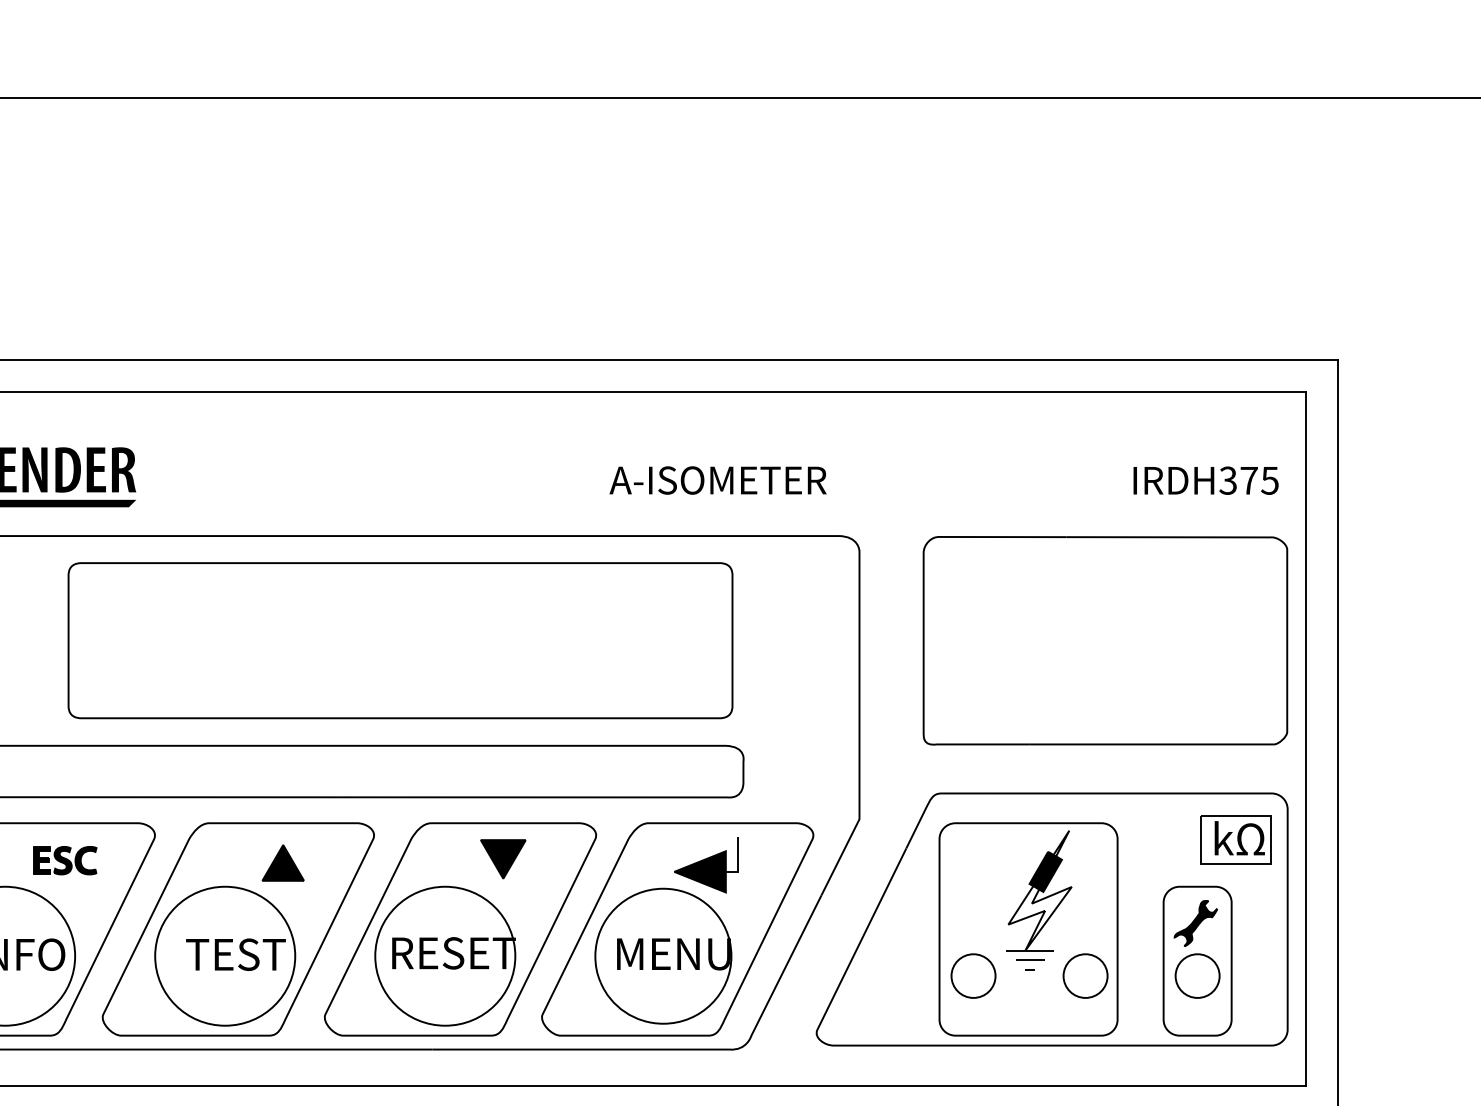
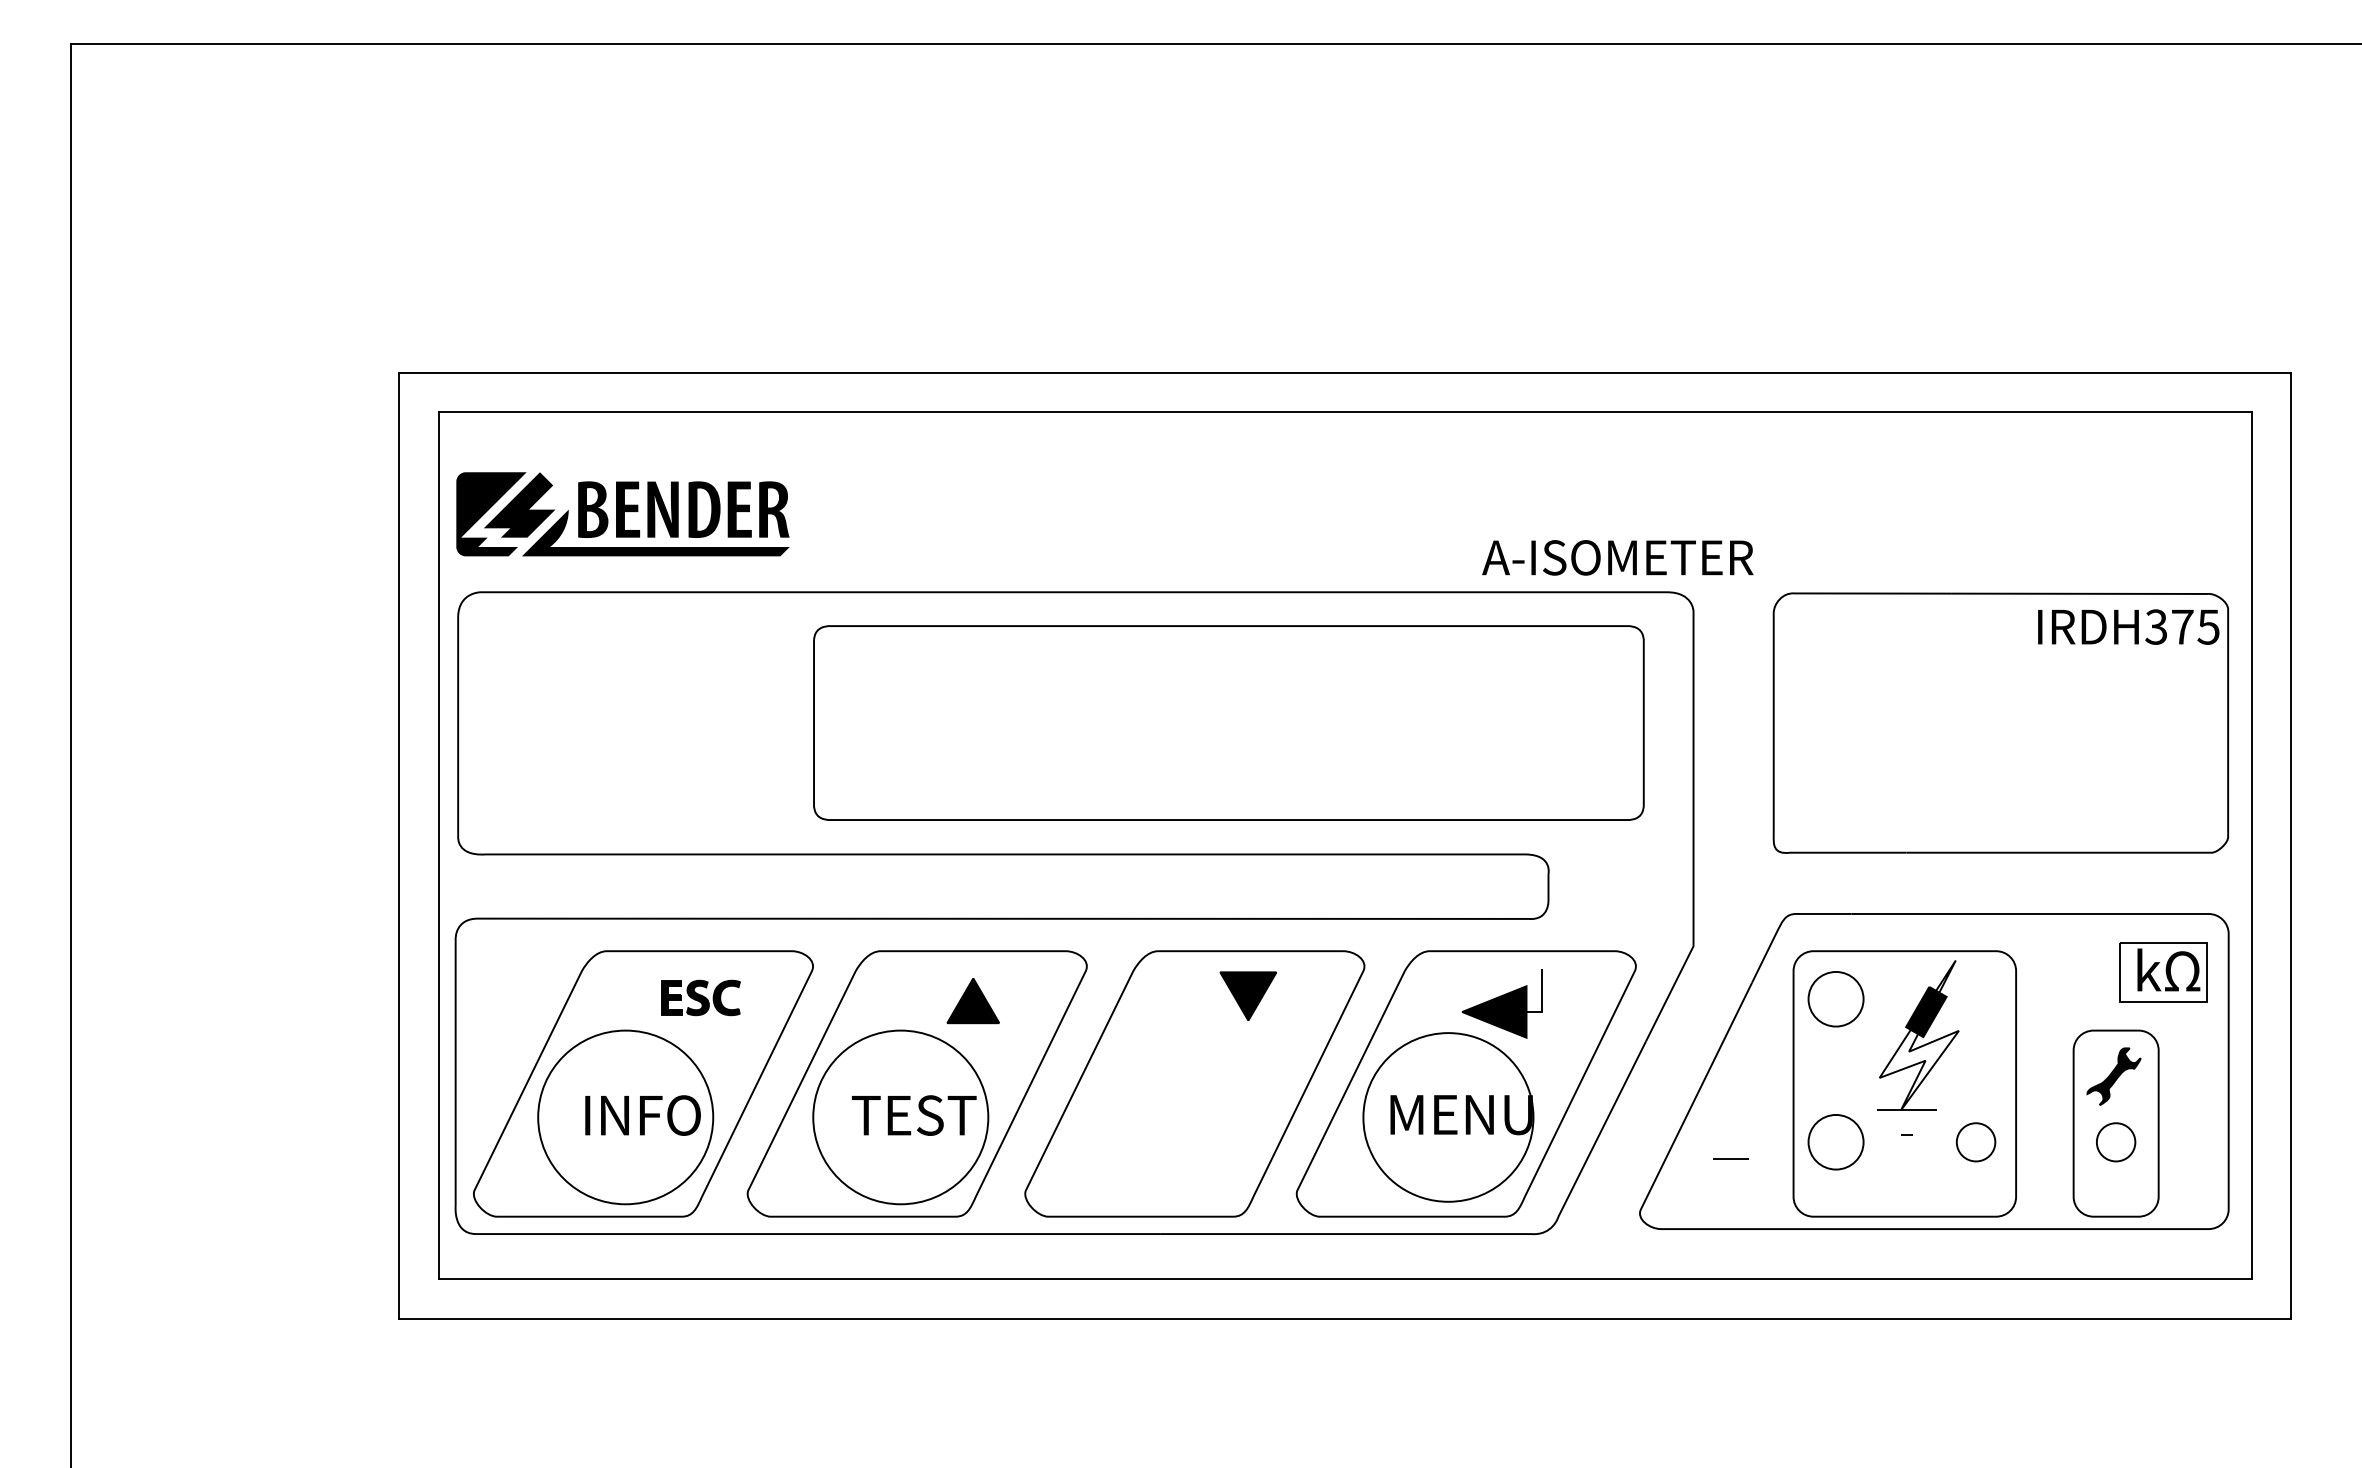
text: (717, 480) -> (1617, 557), moved
text: (1205, 480) -> (2128, 626), moved
part: (400, 640) -> (1228, 722), moved
part: (973, 861) -> (1835, 999), added
part: (445, 956) -> (1175, 1117), removed
line: (1029, 959) -> (1730, 1158), moved
part: (1085, 976) -> (1975, 1142), size x0.7
part: (1197, 976) -> (2115, 1142), size x0.7

